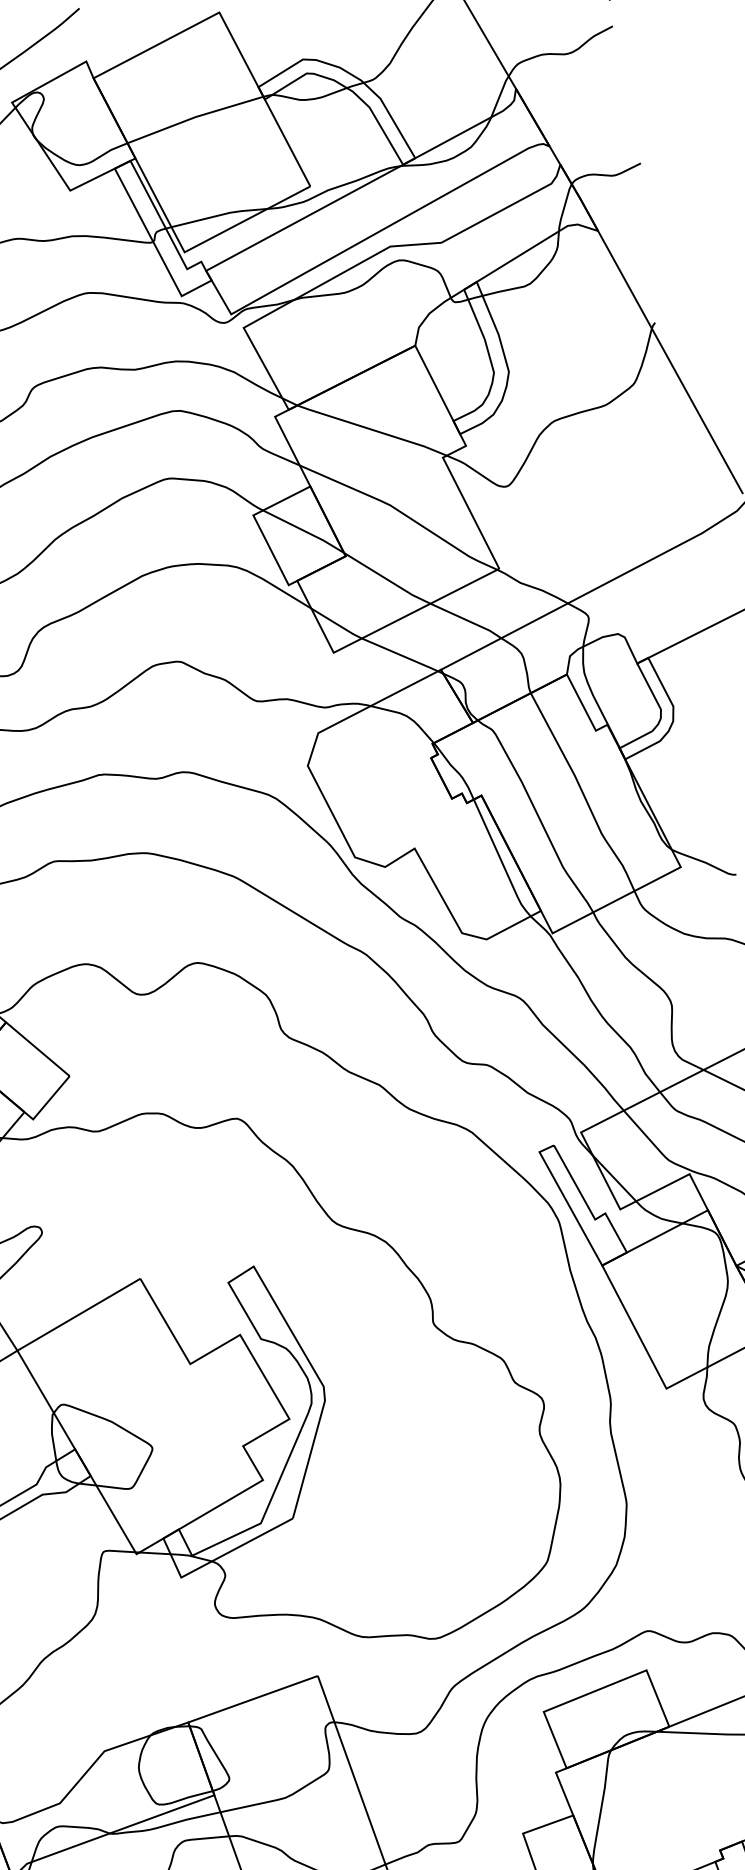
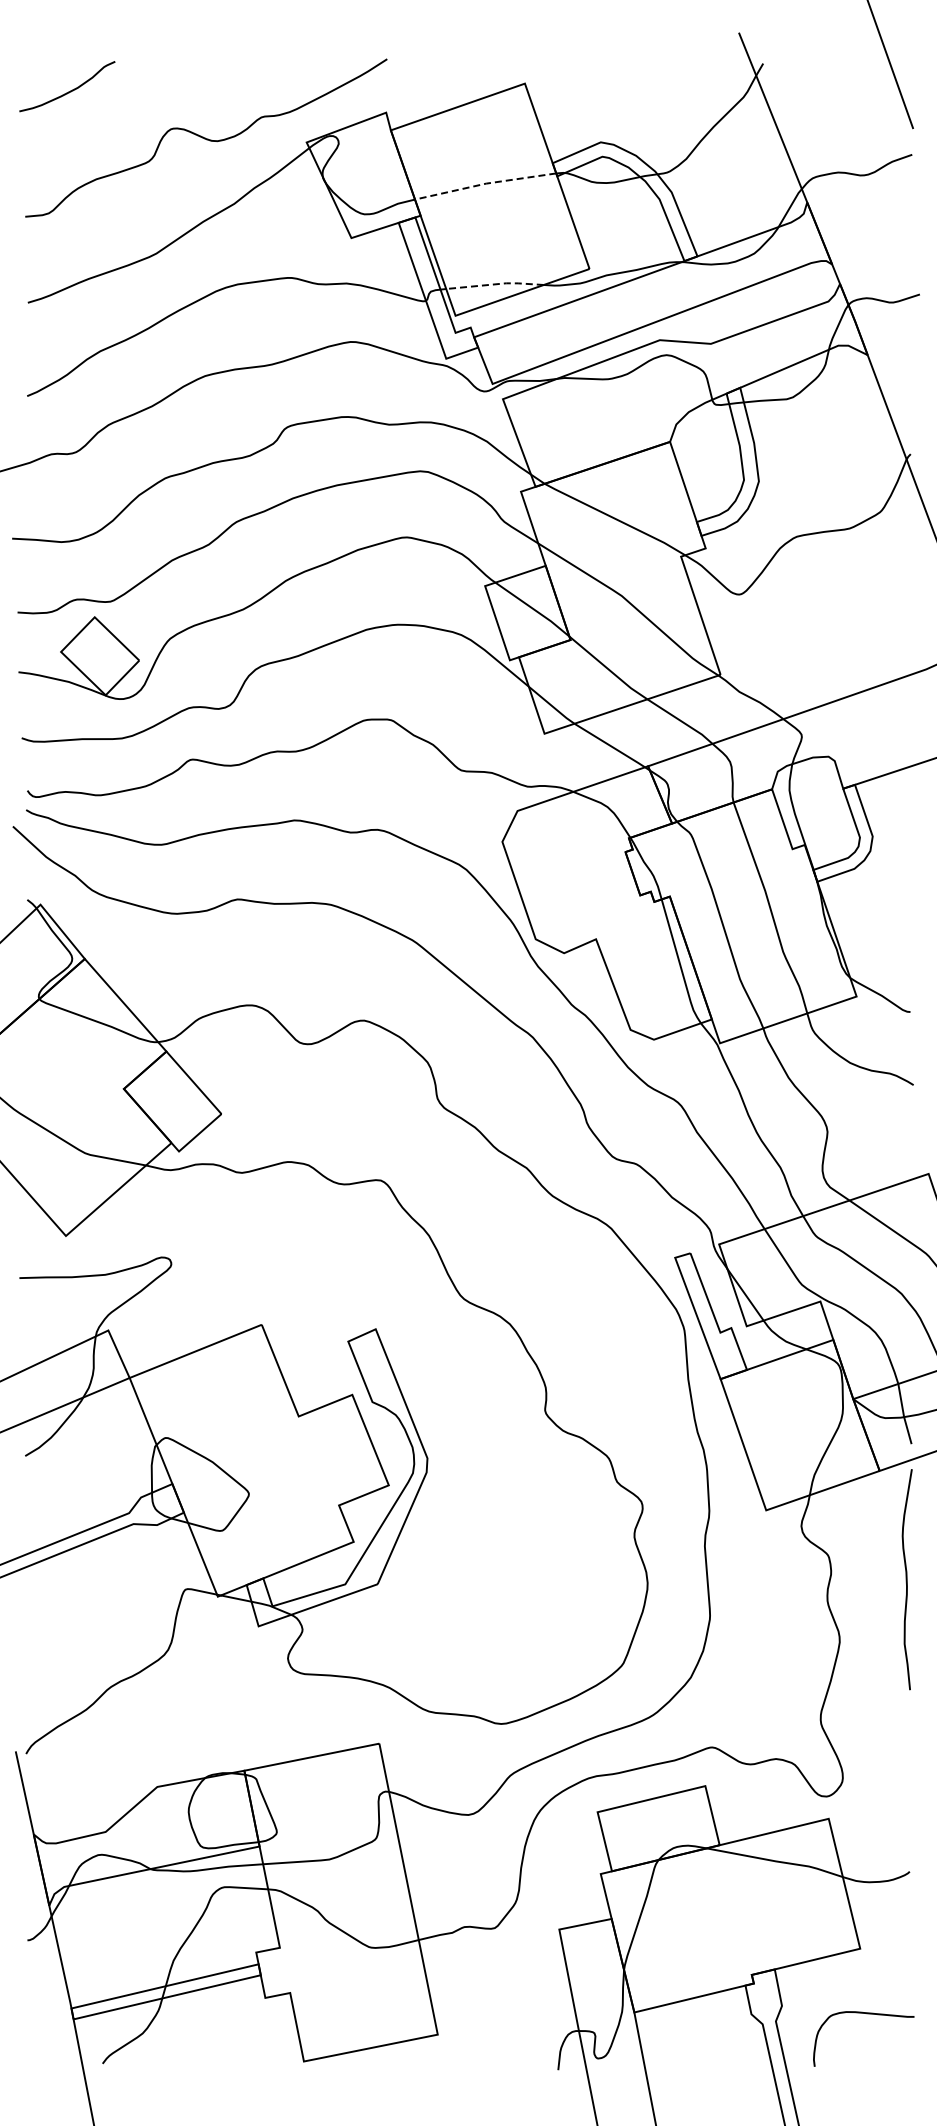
line: (194, 117) -> (485, 183), solid -> dashed
line: (219, 215) -> (495, 284), solid -> dashed

